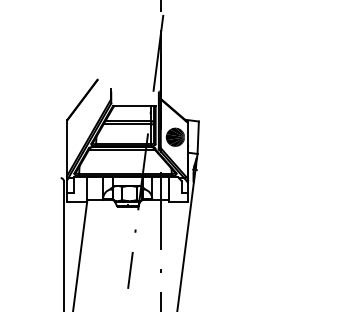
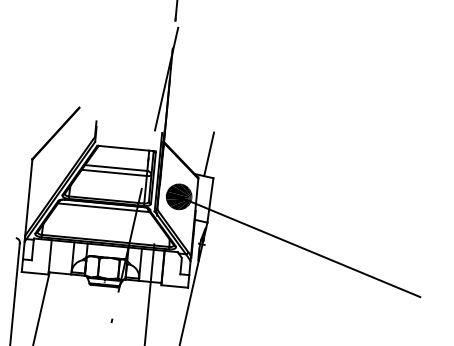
line: (194, 104) -> (209, 154), added
line: (265, 165) -> (299, 247), added

